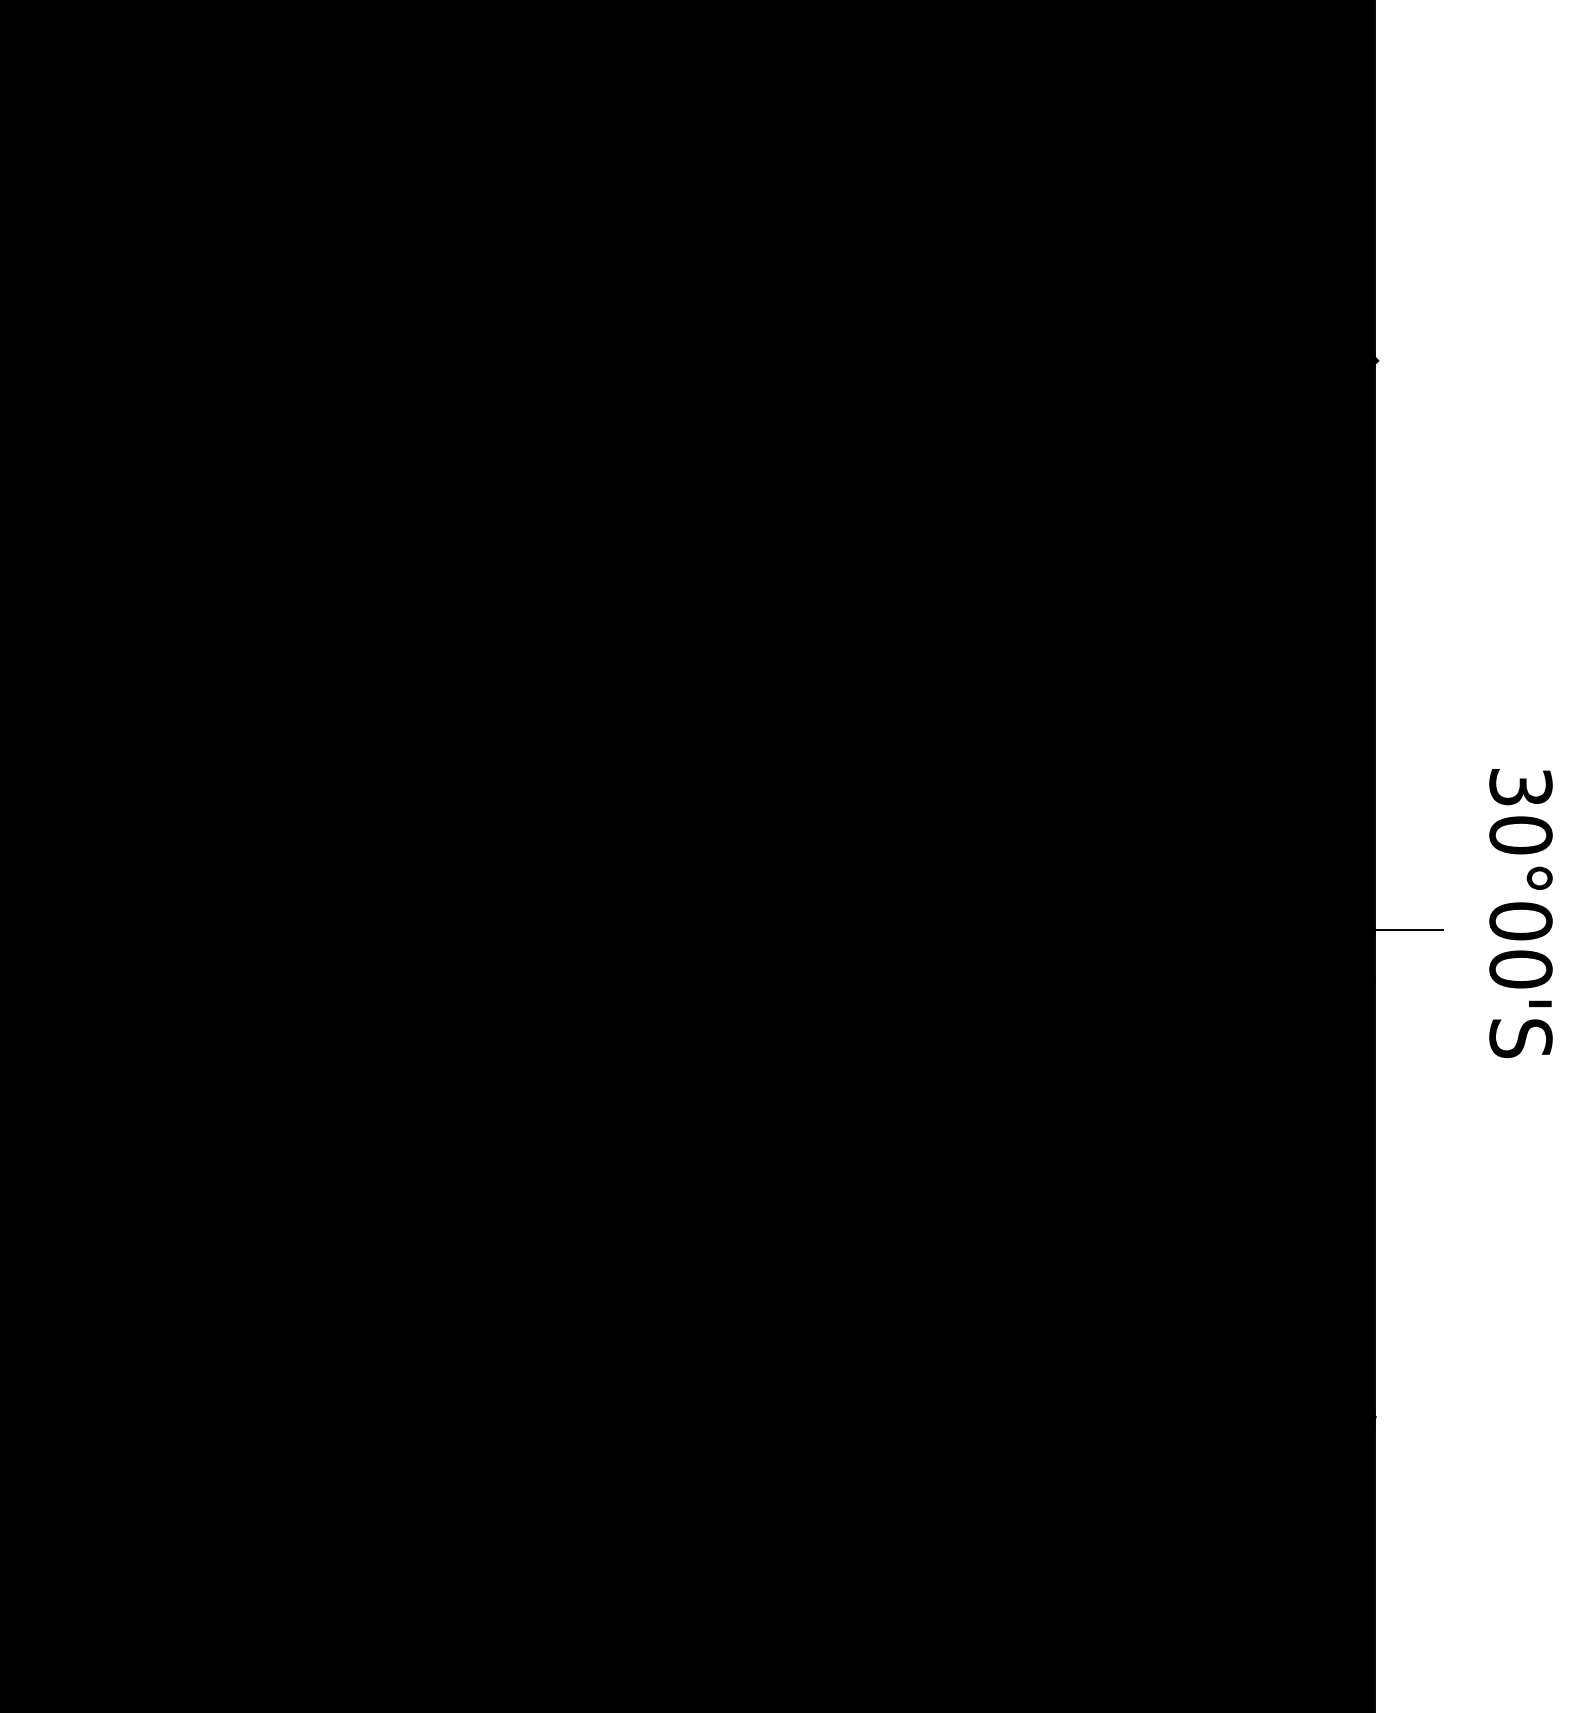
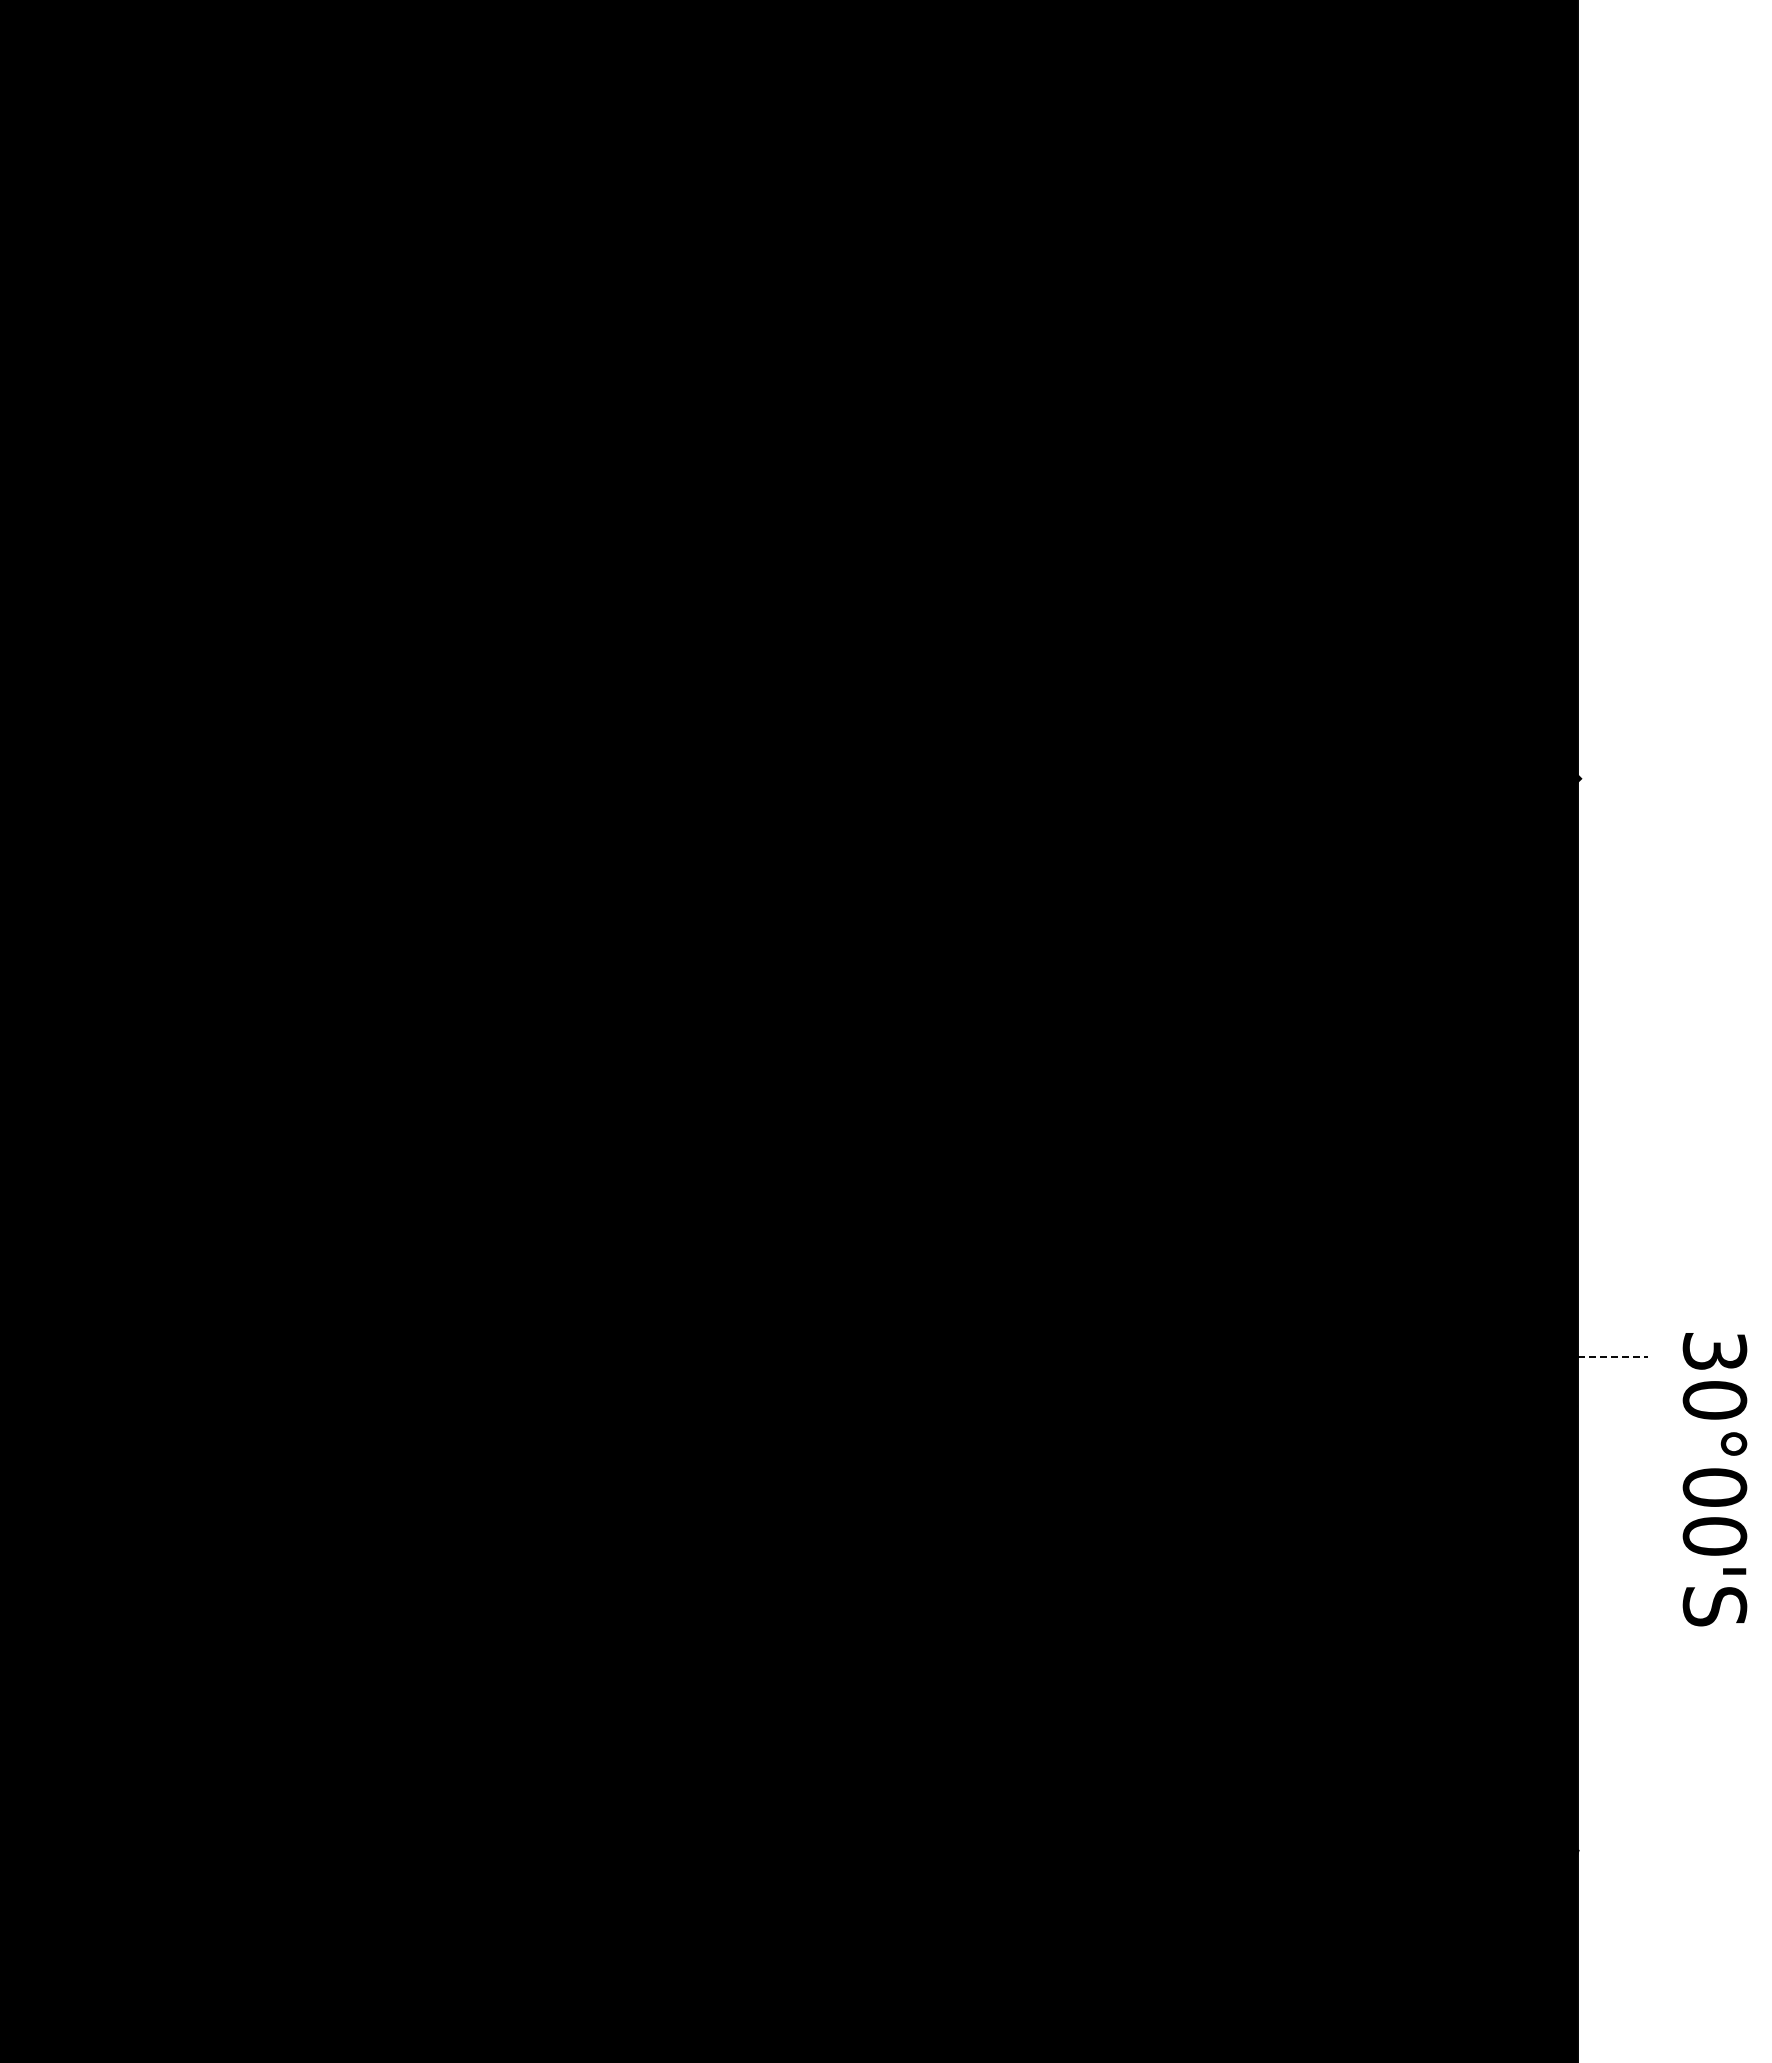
text: (1520, 913) -> (1714, 1479), moved
line: (1409, 930) -> (1612, 1356), solid -> dashed

